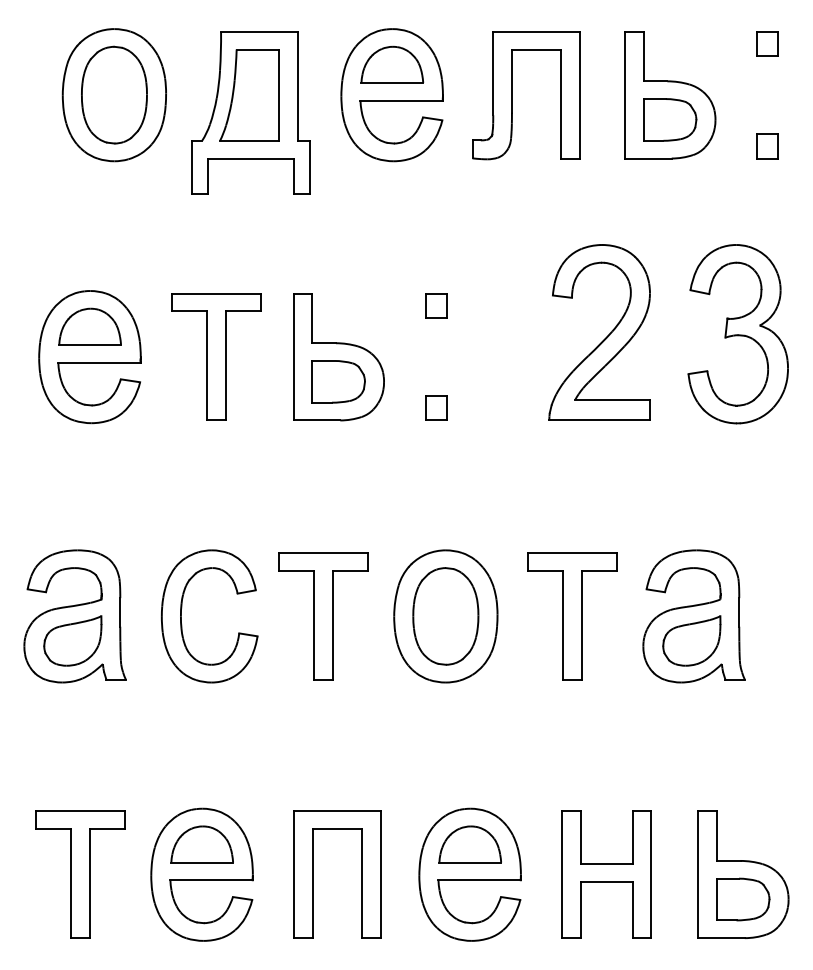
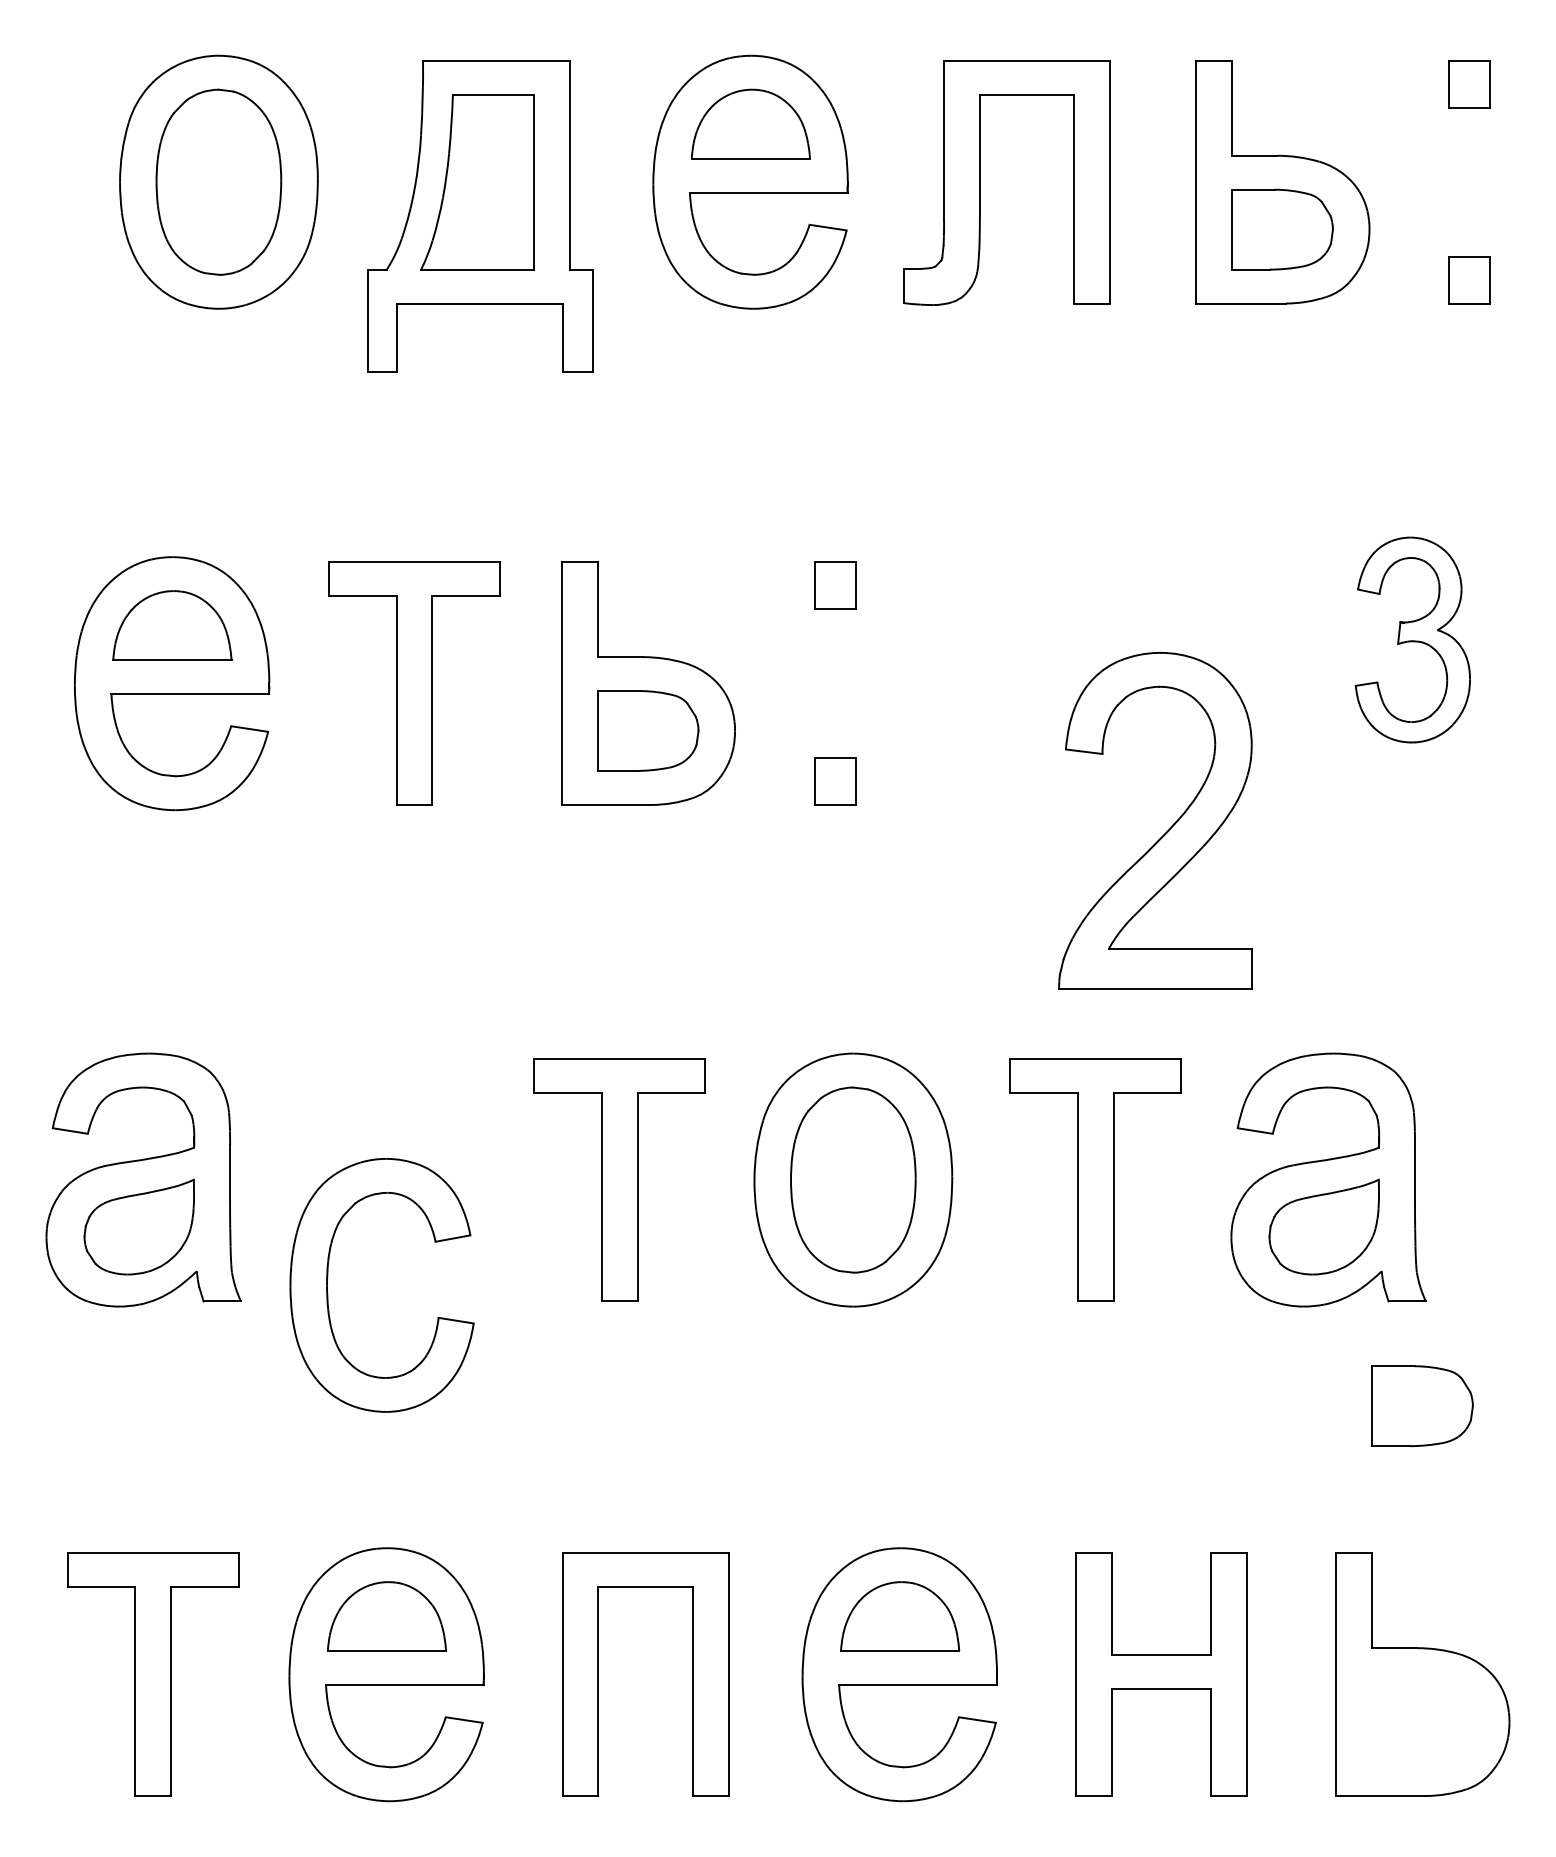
part: (737, 334) -> (1411, 640), size x0.6
part: (605, 337) -> (1166, 829), moved
part: (181, 616) -> (328, 1285), moved
part: (743, 899) -> (1423, 1406), moved

